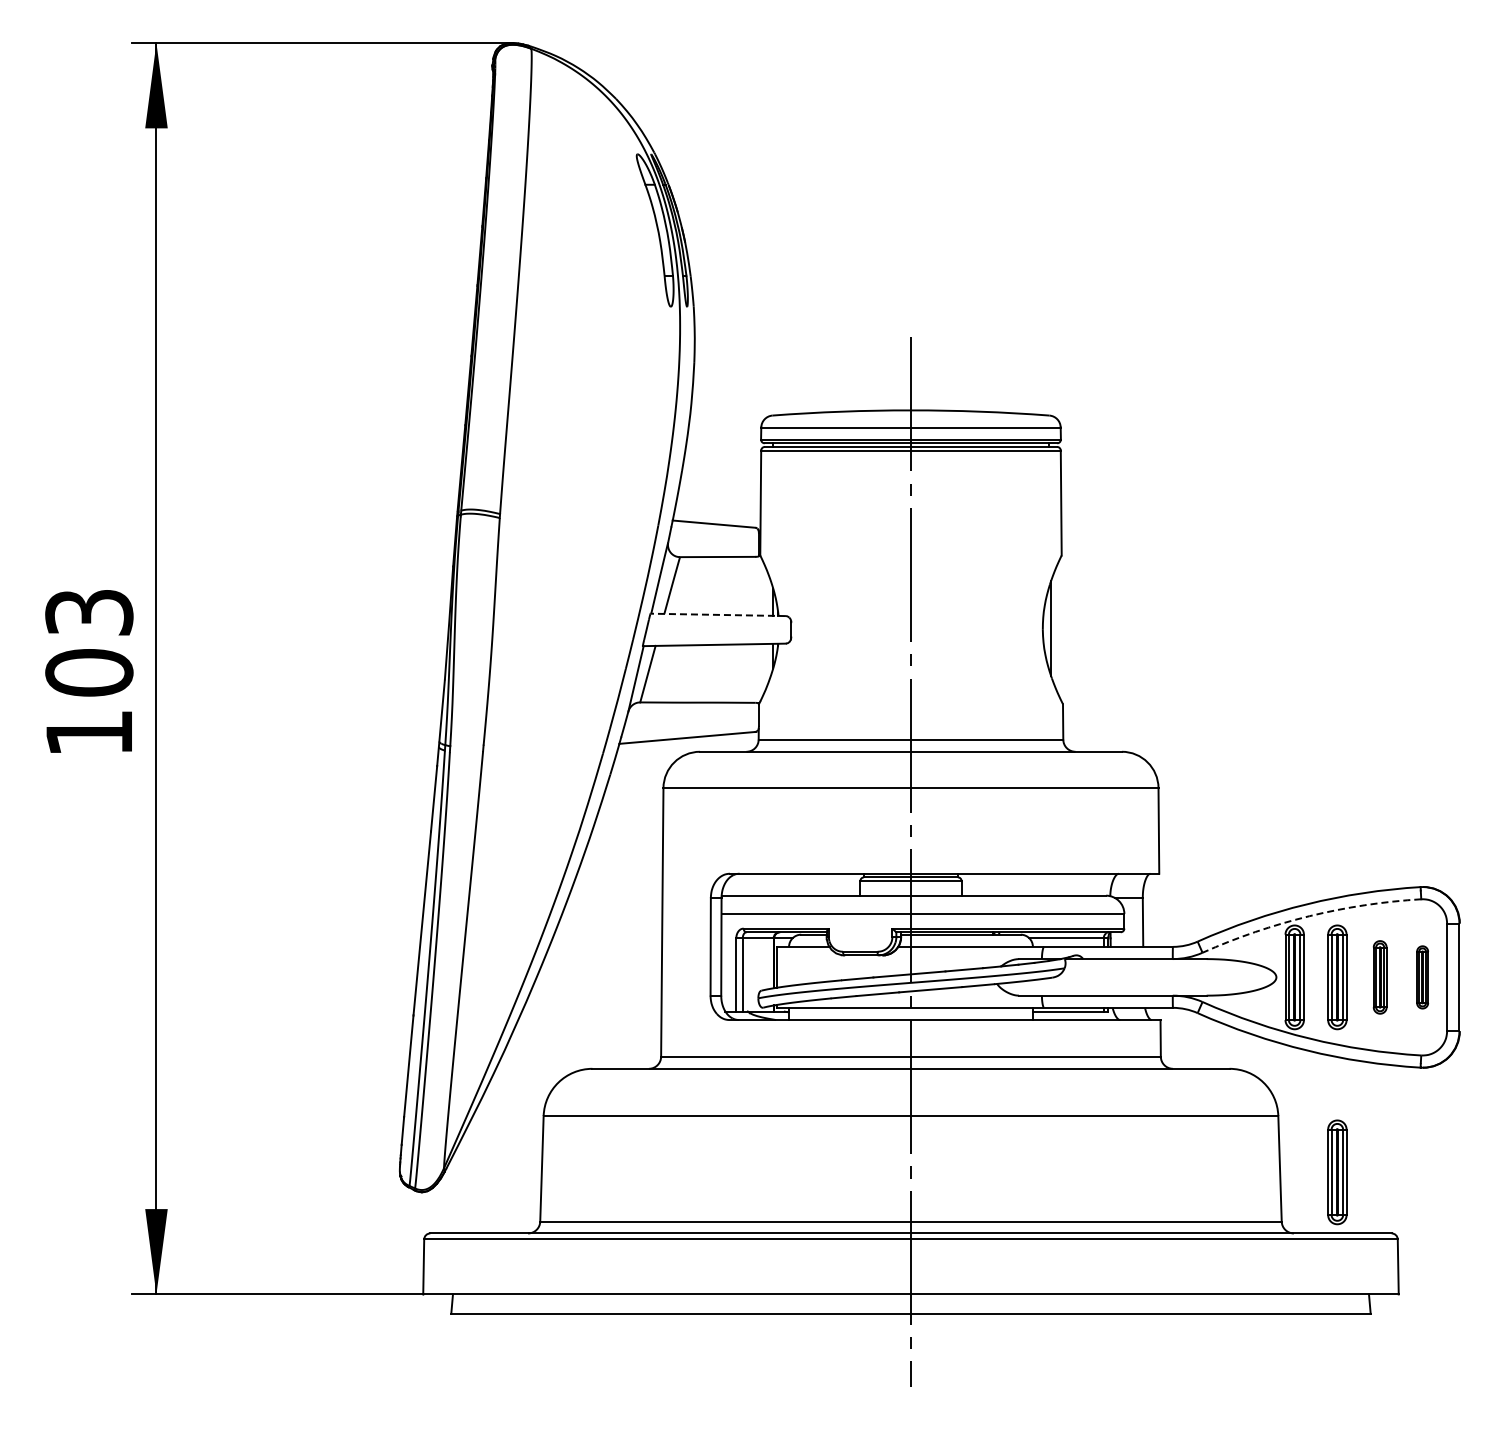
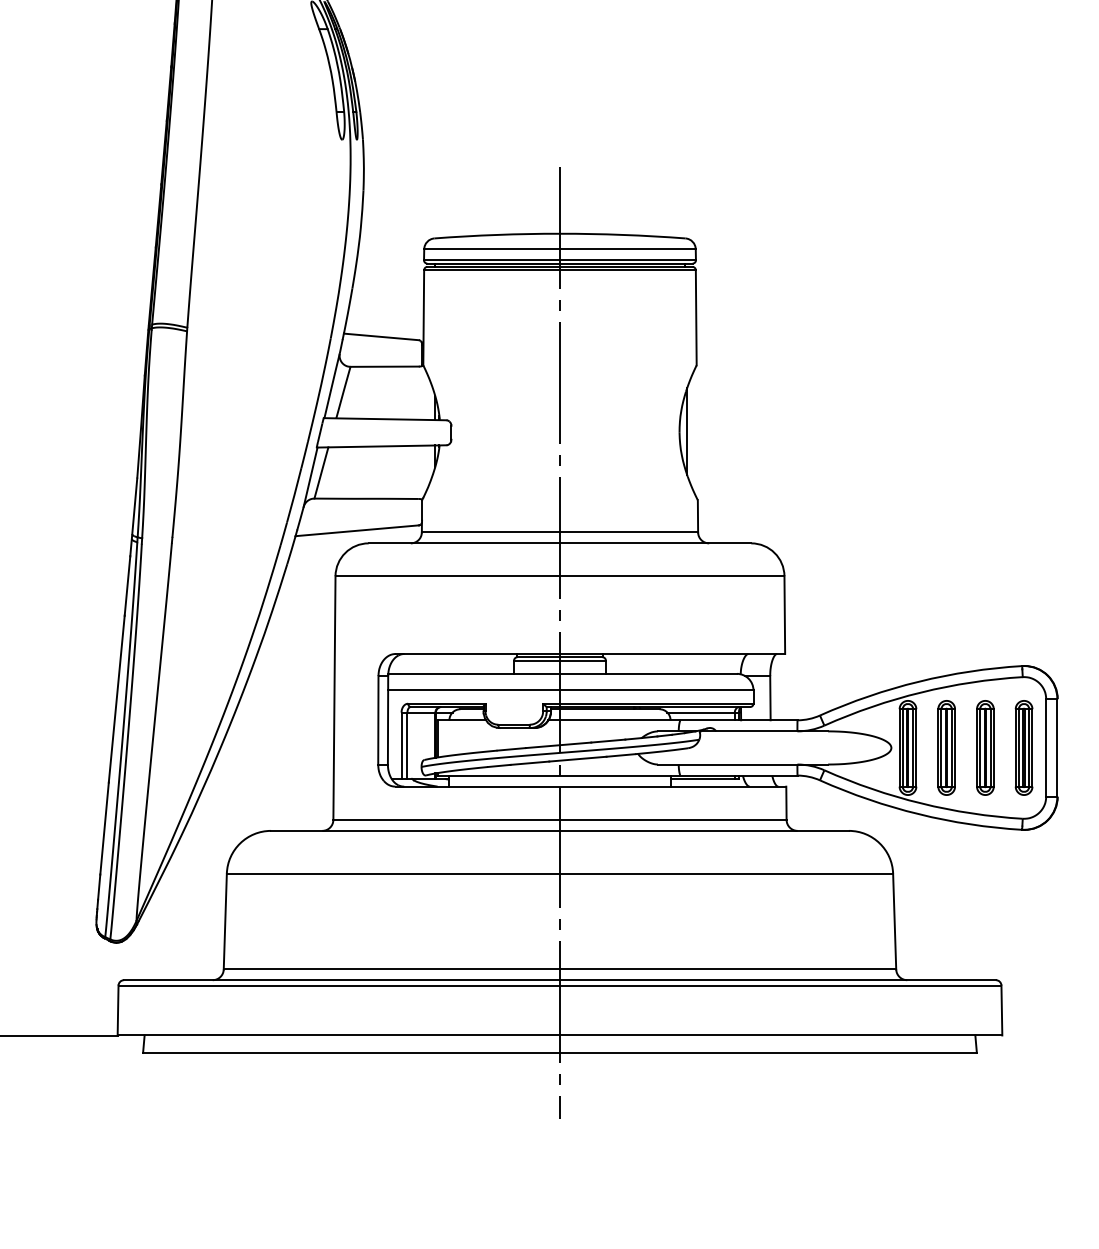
line: (718, 614) -> (385, 418), dashed -> solid
arc: (1309, 916) -> (921, 692), dashed -> solid
part: (1380, 977) -> (985, 748), size x1.43
part: (1422, 977) -> (1023, 748), size x1.67
part: (1337, 1172) -> (946, 924), removed

